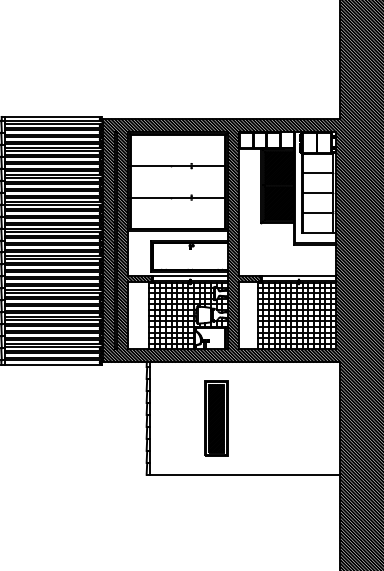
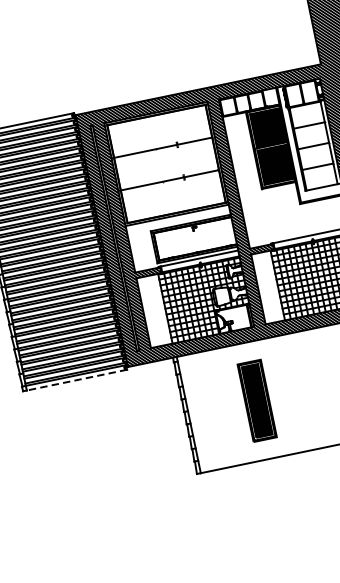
line: (53, 364) -> (76, 379), solid -> dashed

